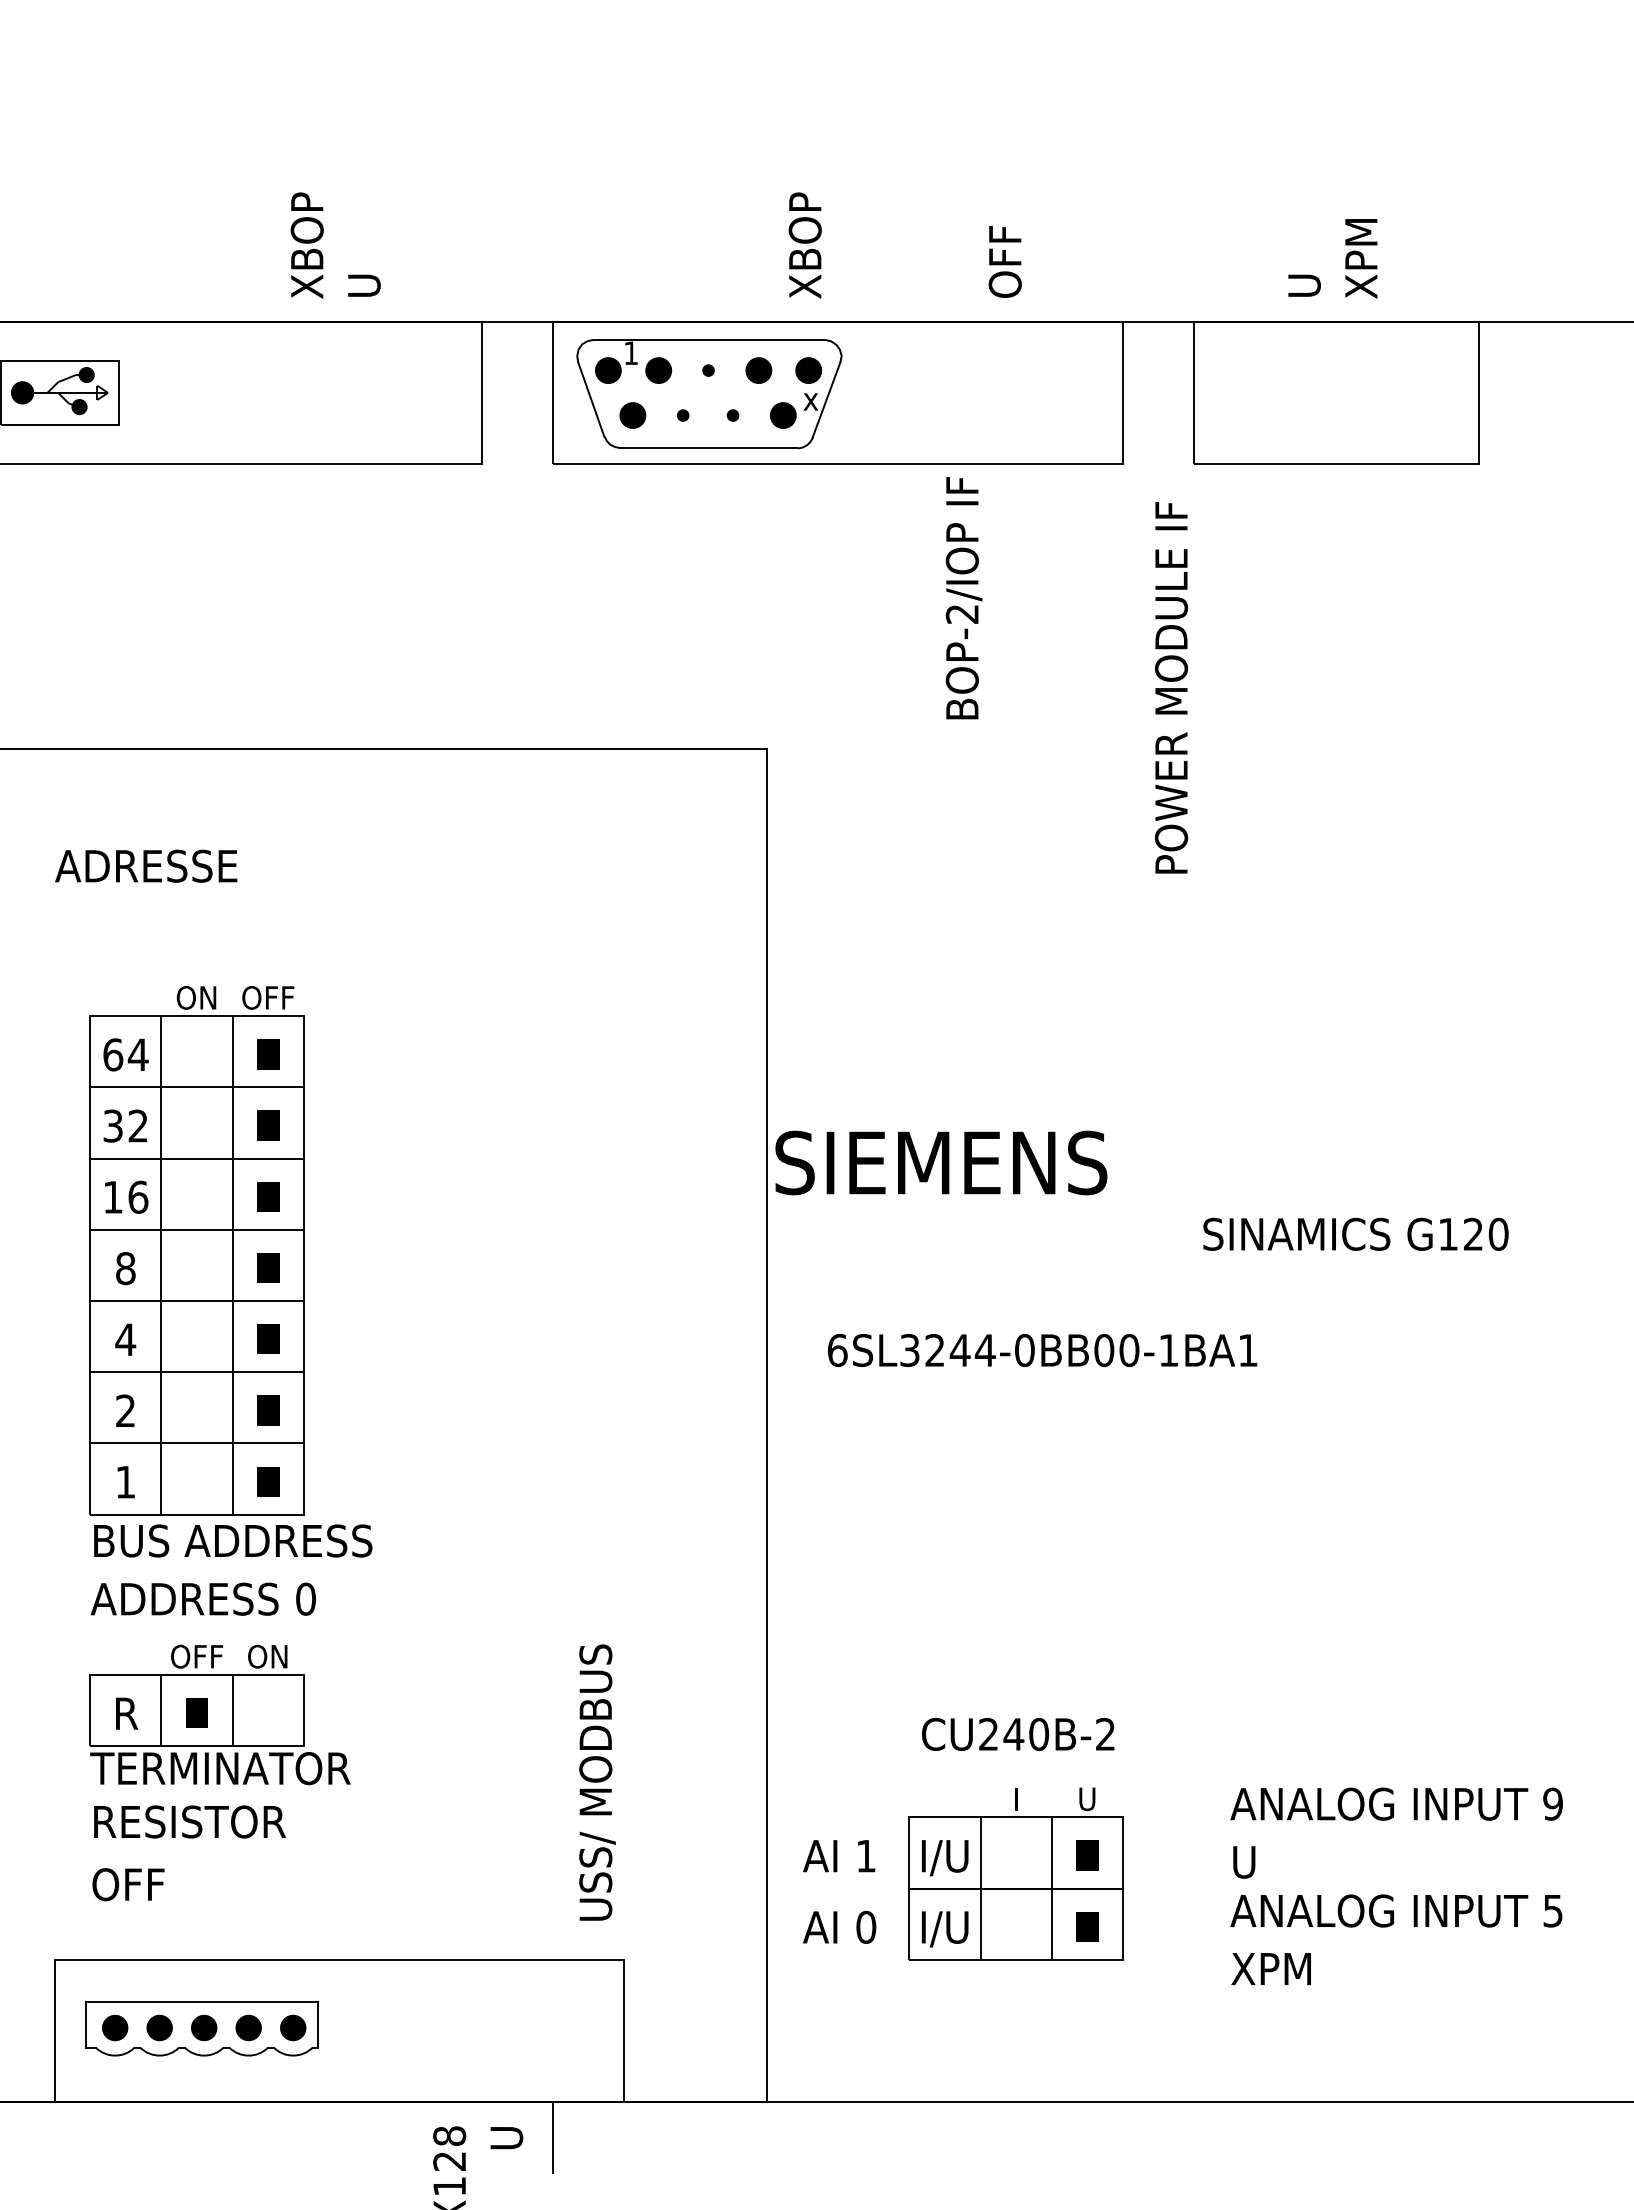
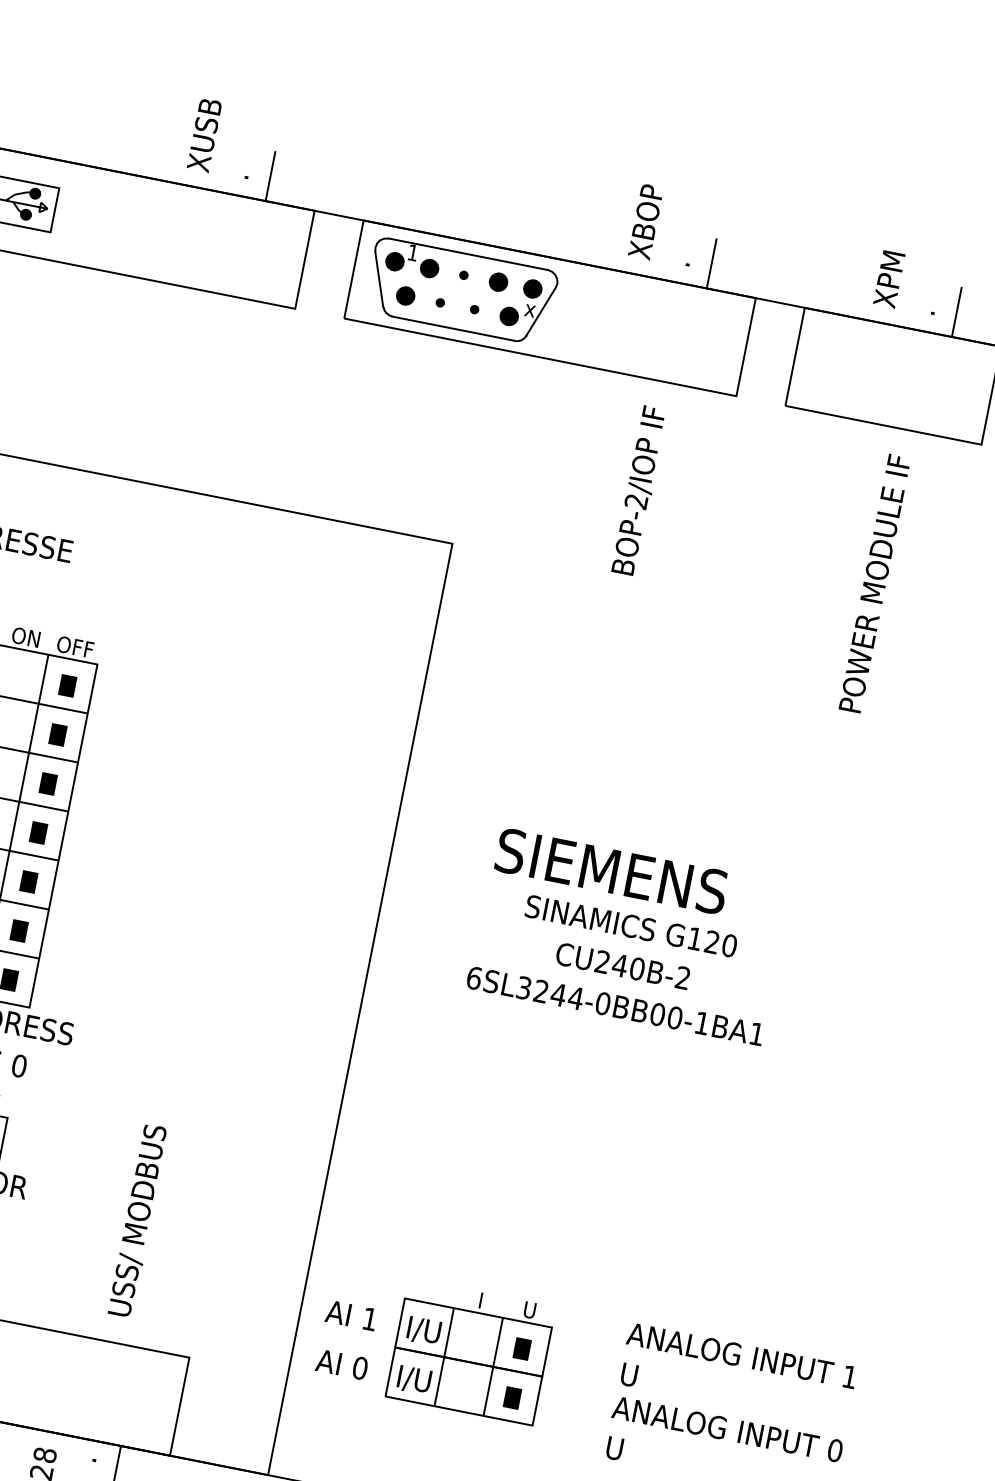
text: (306, 230) -> (206, 124), XBOP -> XUSB
text: (804, 245) -> (645, 221), moved
text: (1304, 258) -> (889, 279), U -> XPM
text: (1361, 258) -> (928, 287), XPM -> .
text: (1004, 261) -> (682, 240), OFF -> .
text: (364, 285) -> (238, 169), U -> .
line: (410, 285) -> (270, 176), added
line: (1051, 285) -> (711, 263), added
line: (1407, 285) -> (956, 312), added
text: (963, 598) -> (639, 490), moved
text: (1171, 687) -> (874, 583), moved
text: (941, 1162) -> (611, 871), moved
text: (1355, 1233) -> (631, 925), moved
text: (1042, 1350) -> (615, 1006), moved
text: (1018, 1733) -> (623, 965), moved
text: (597, 1782) -> (138, 1220), moved
text: (1552, 1803) -> (849, 1376), 9 -> 1
text: (1553, 1910) -> (835, 1450), 5 -> 0
text: (1270, 1969) -> (632, 1452), XPM -> U
text: (506, 2138) -> (83, 1464), U -> .

